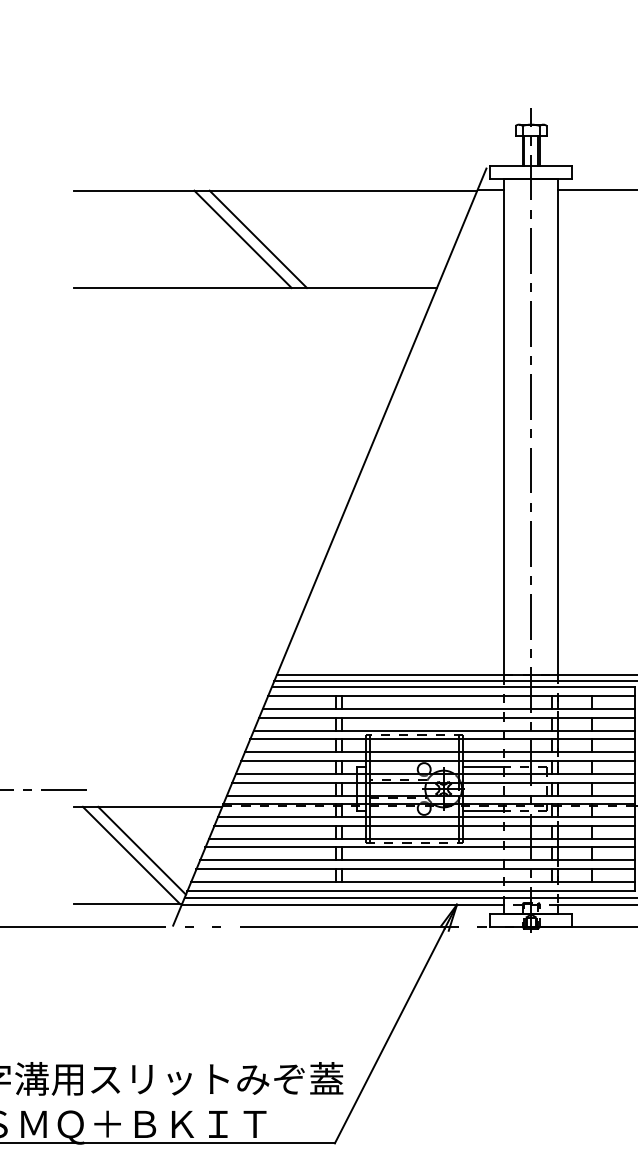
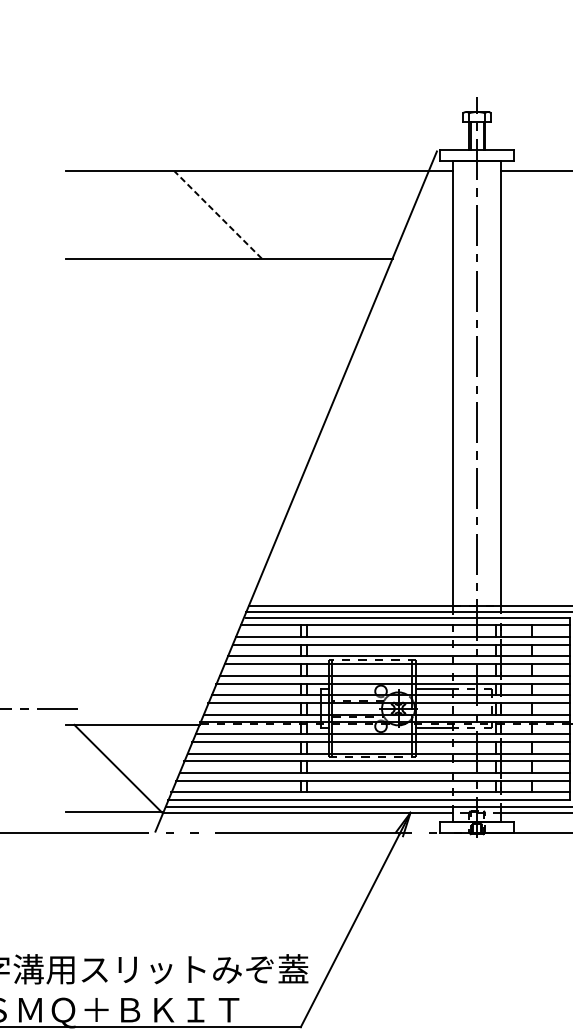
line: (243, 239) -> (218, 215), solid -> dashed
line: (257, 239) -> (231, 215), removed
line: (141, 850) -> (127, 764), removed

